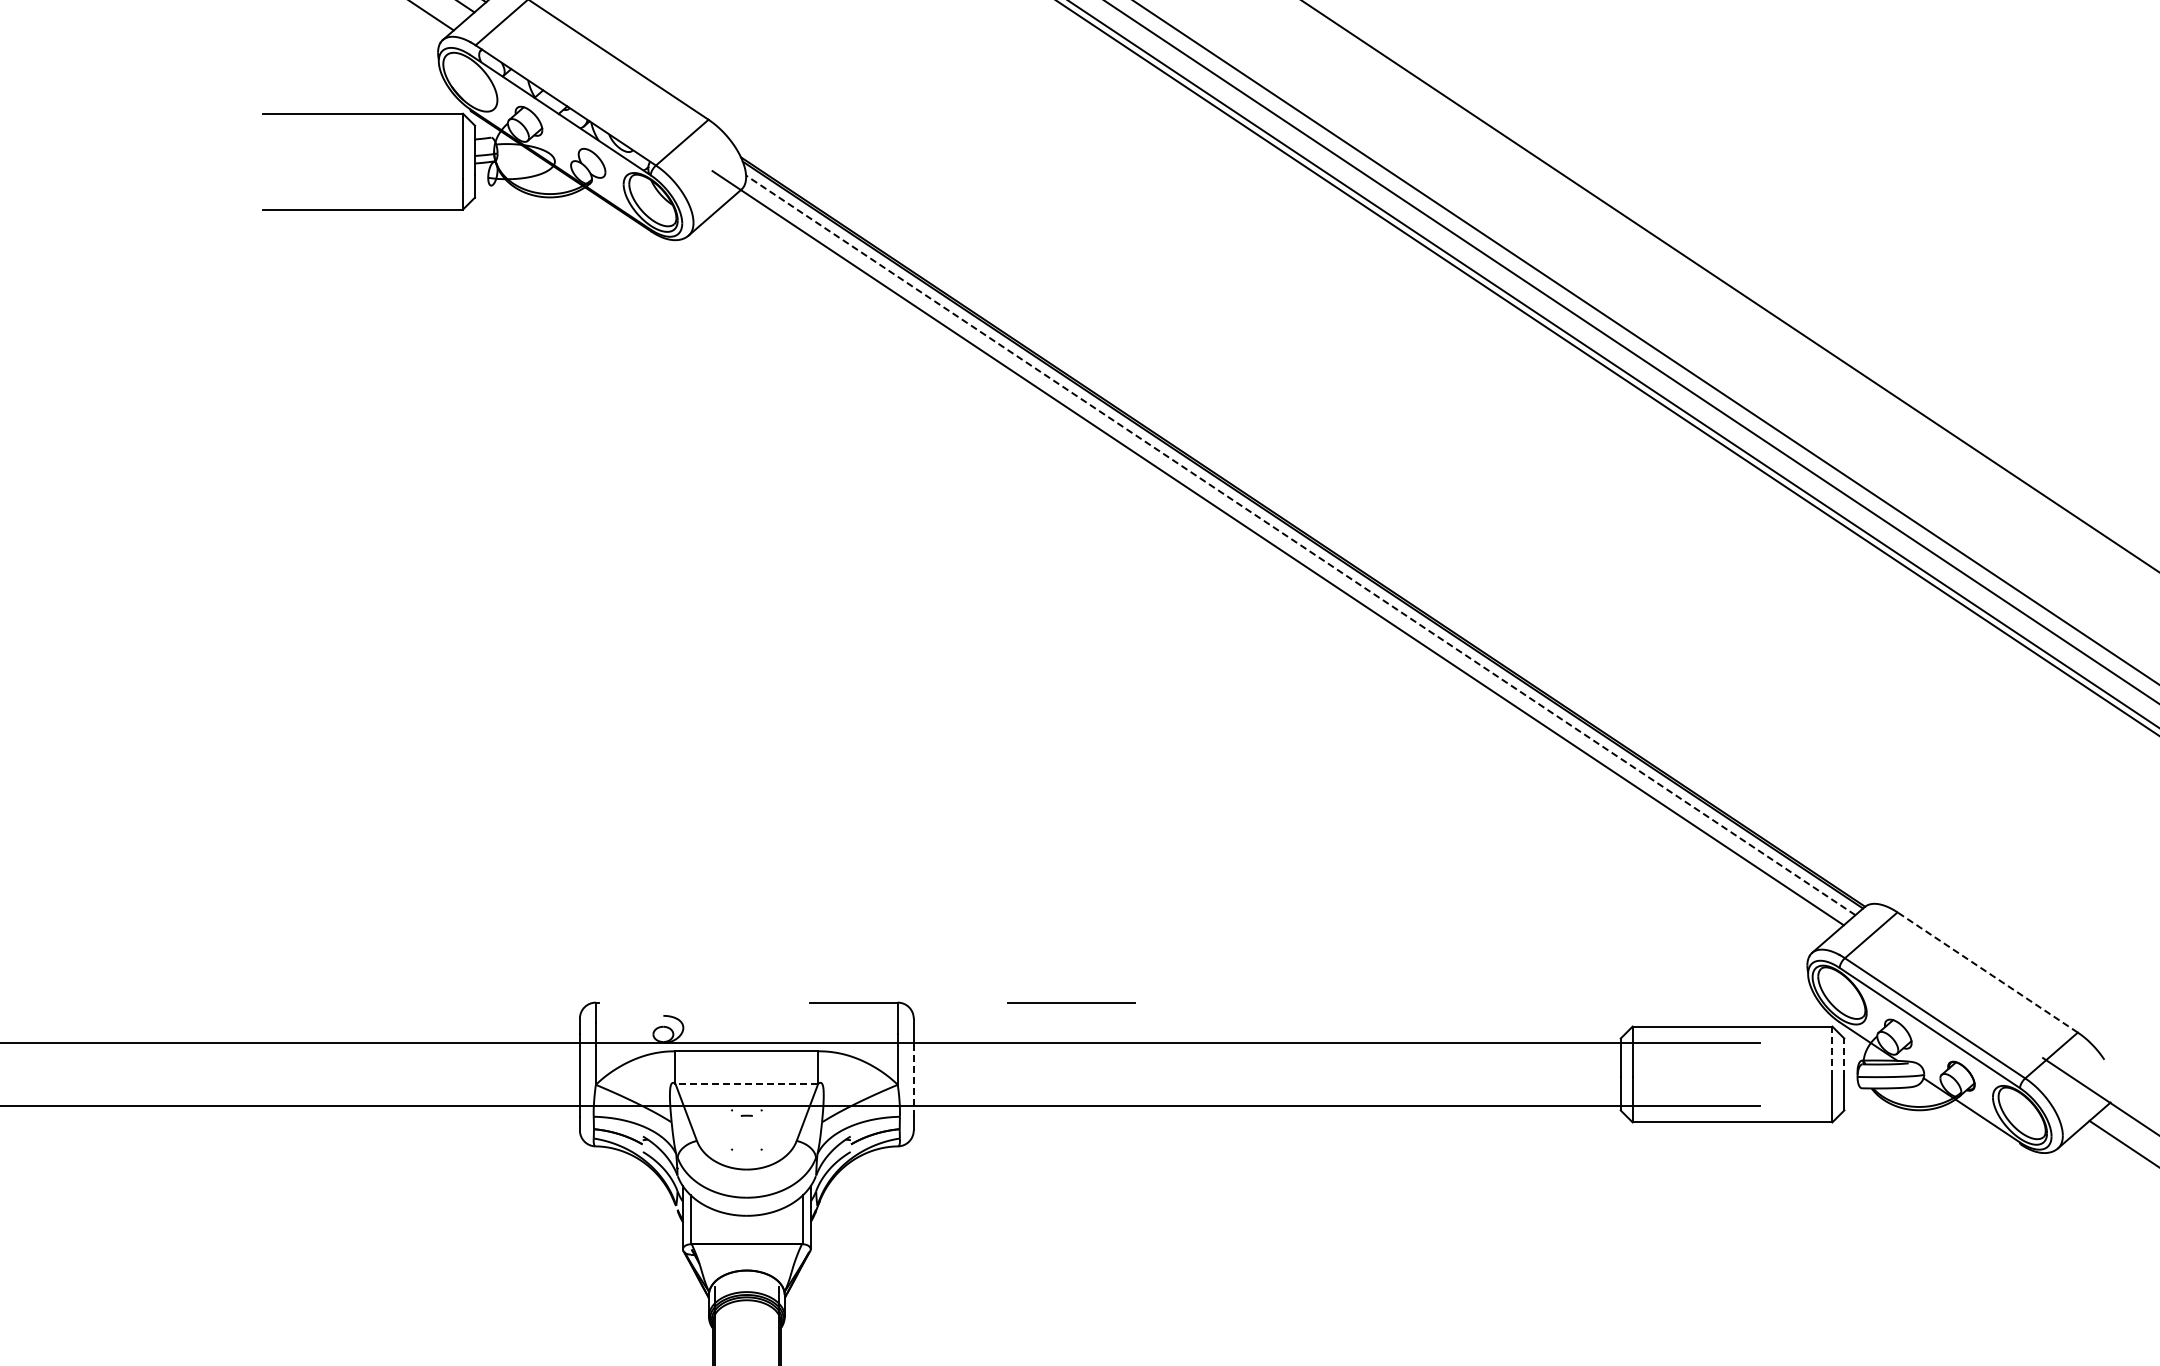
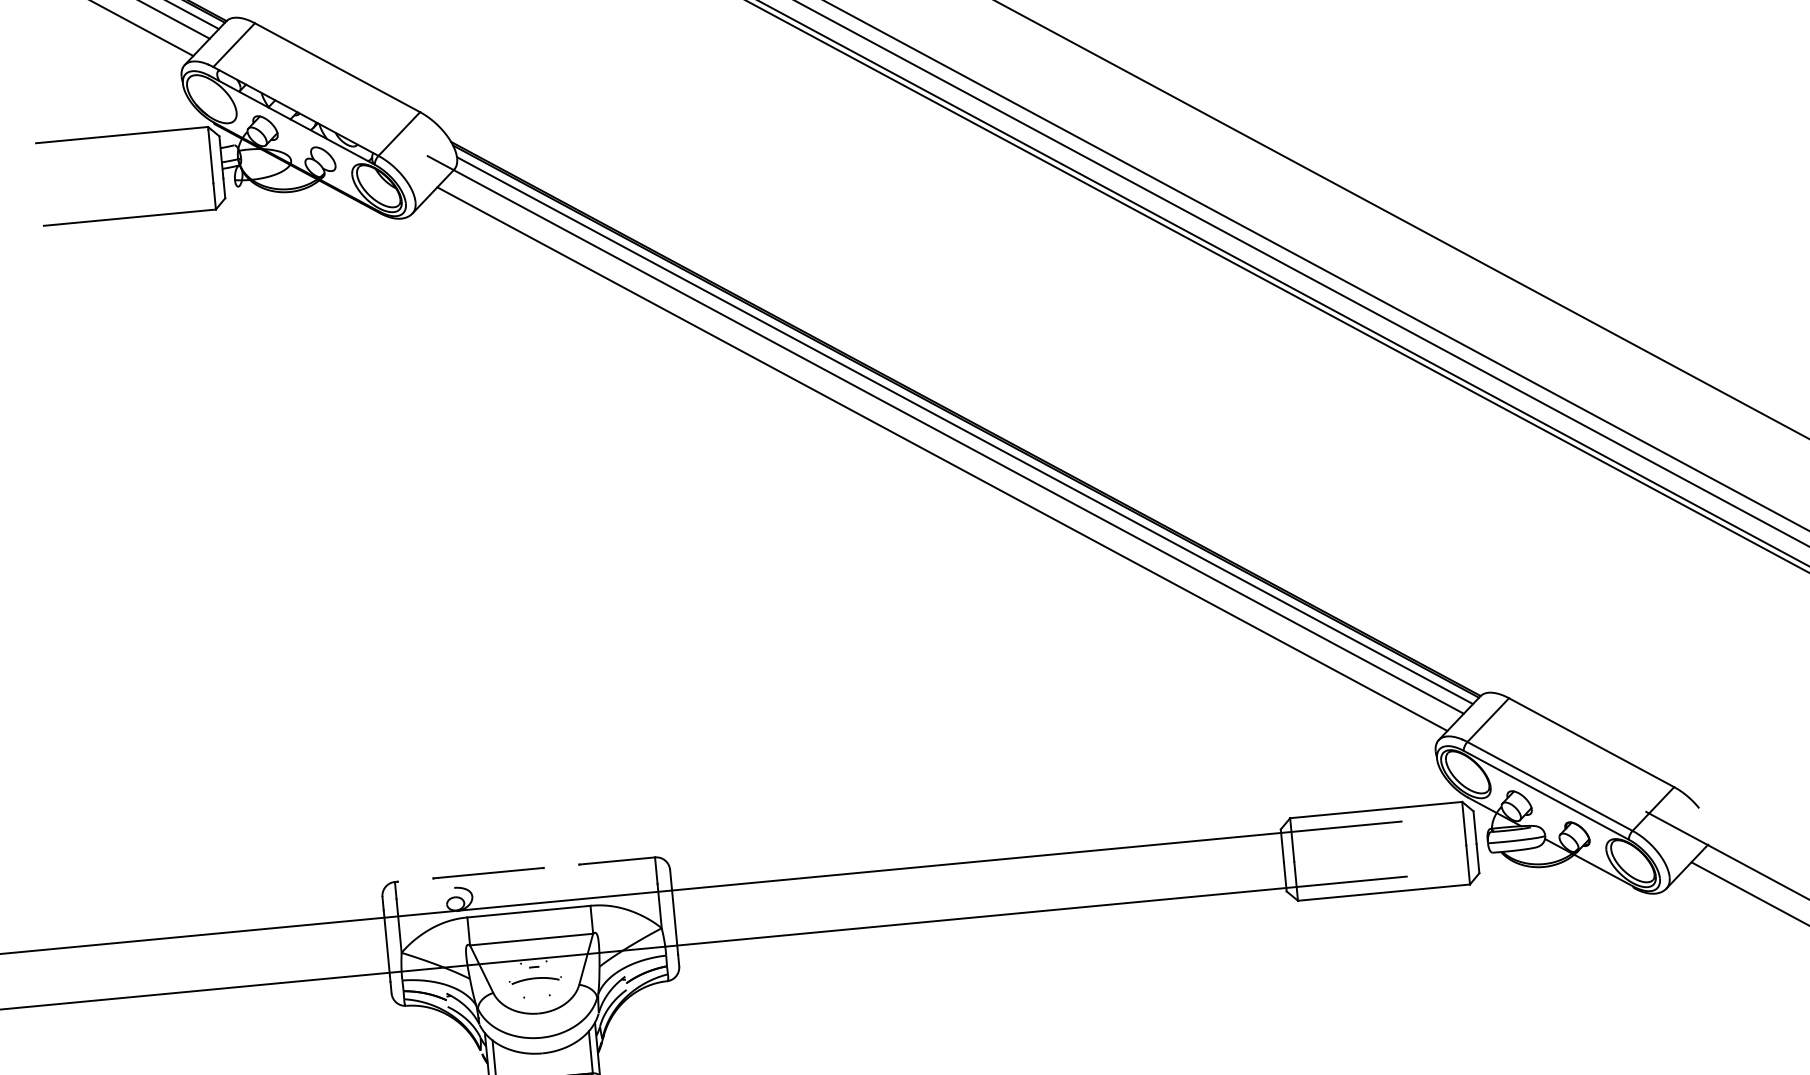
line: (1300, 545) -> (964, 430), dashed -> solid
line: (1271, 575) -> (942, 458), added
line: (1987, 972) -> (1591, 742), dashed -> solid
line: (1071, 1002) -> (488, 873), moved
line: (1832, 1051) -> (1464, 823), dashed -> solid
line: (1844, 1057) -> (1475, 827), dashed -> solid
line: (913, 1079) -> (674, 922), dashed -> solid
line: (746, 1083) -> (531, 939), dashed -> solid
part: (746, 1130) -> (535, 979), added

